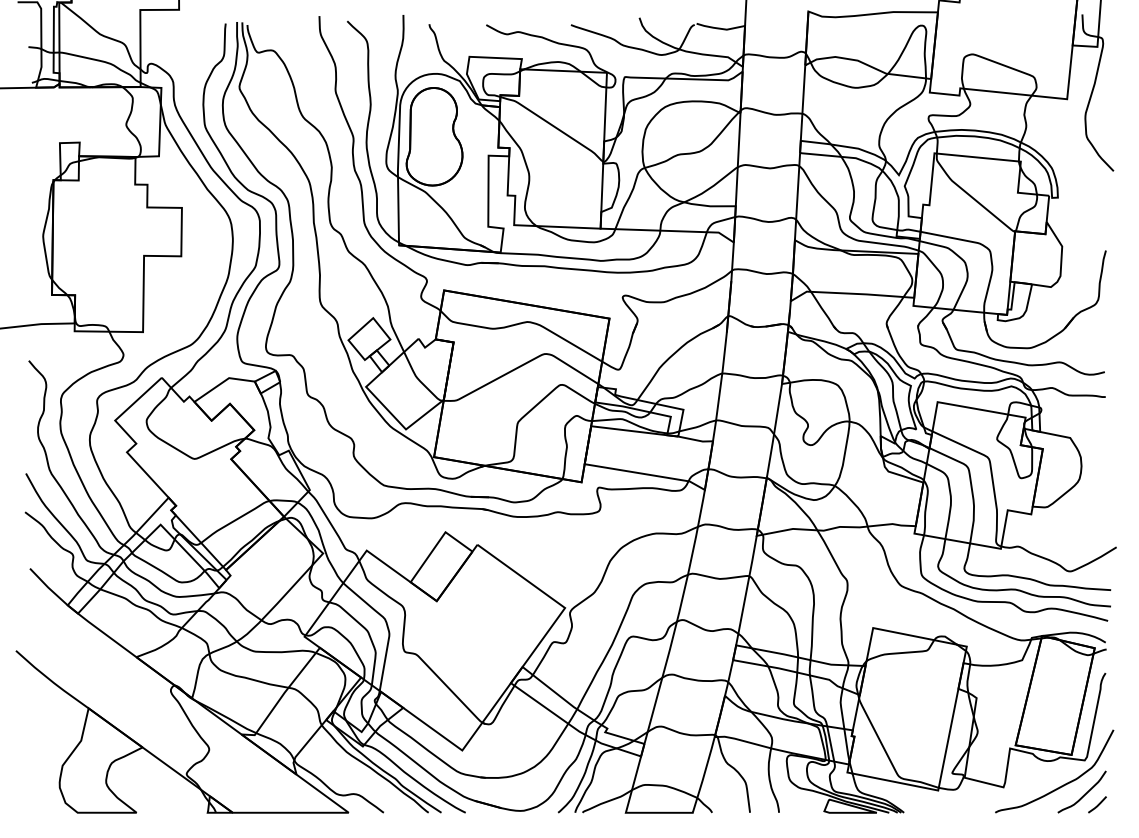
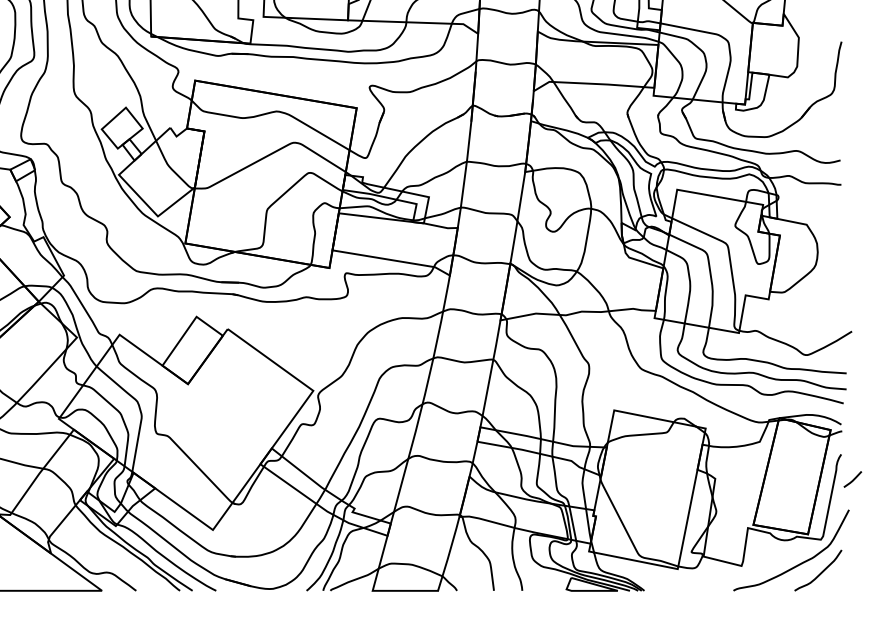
line: (1097, 804) -> (852, 479), moved

